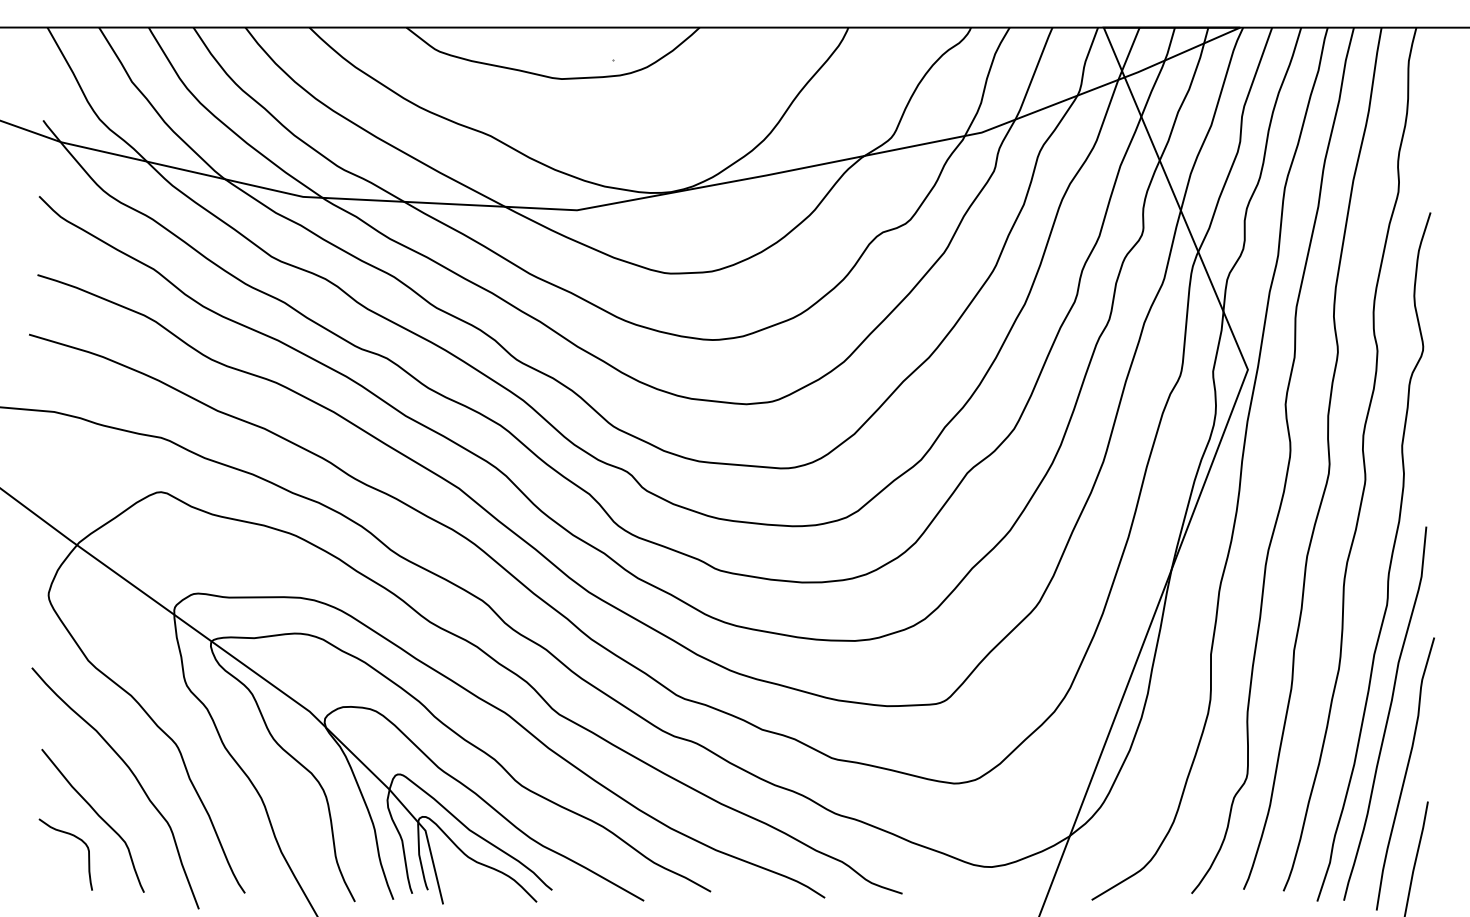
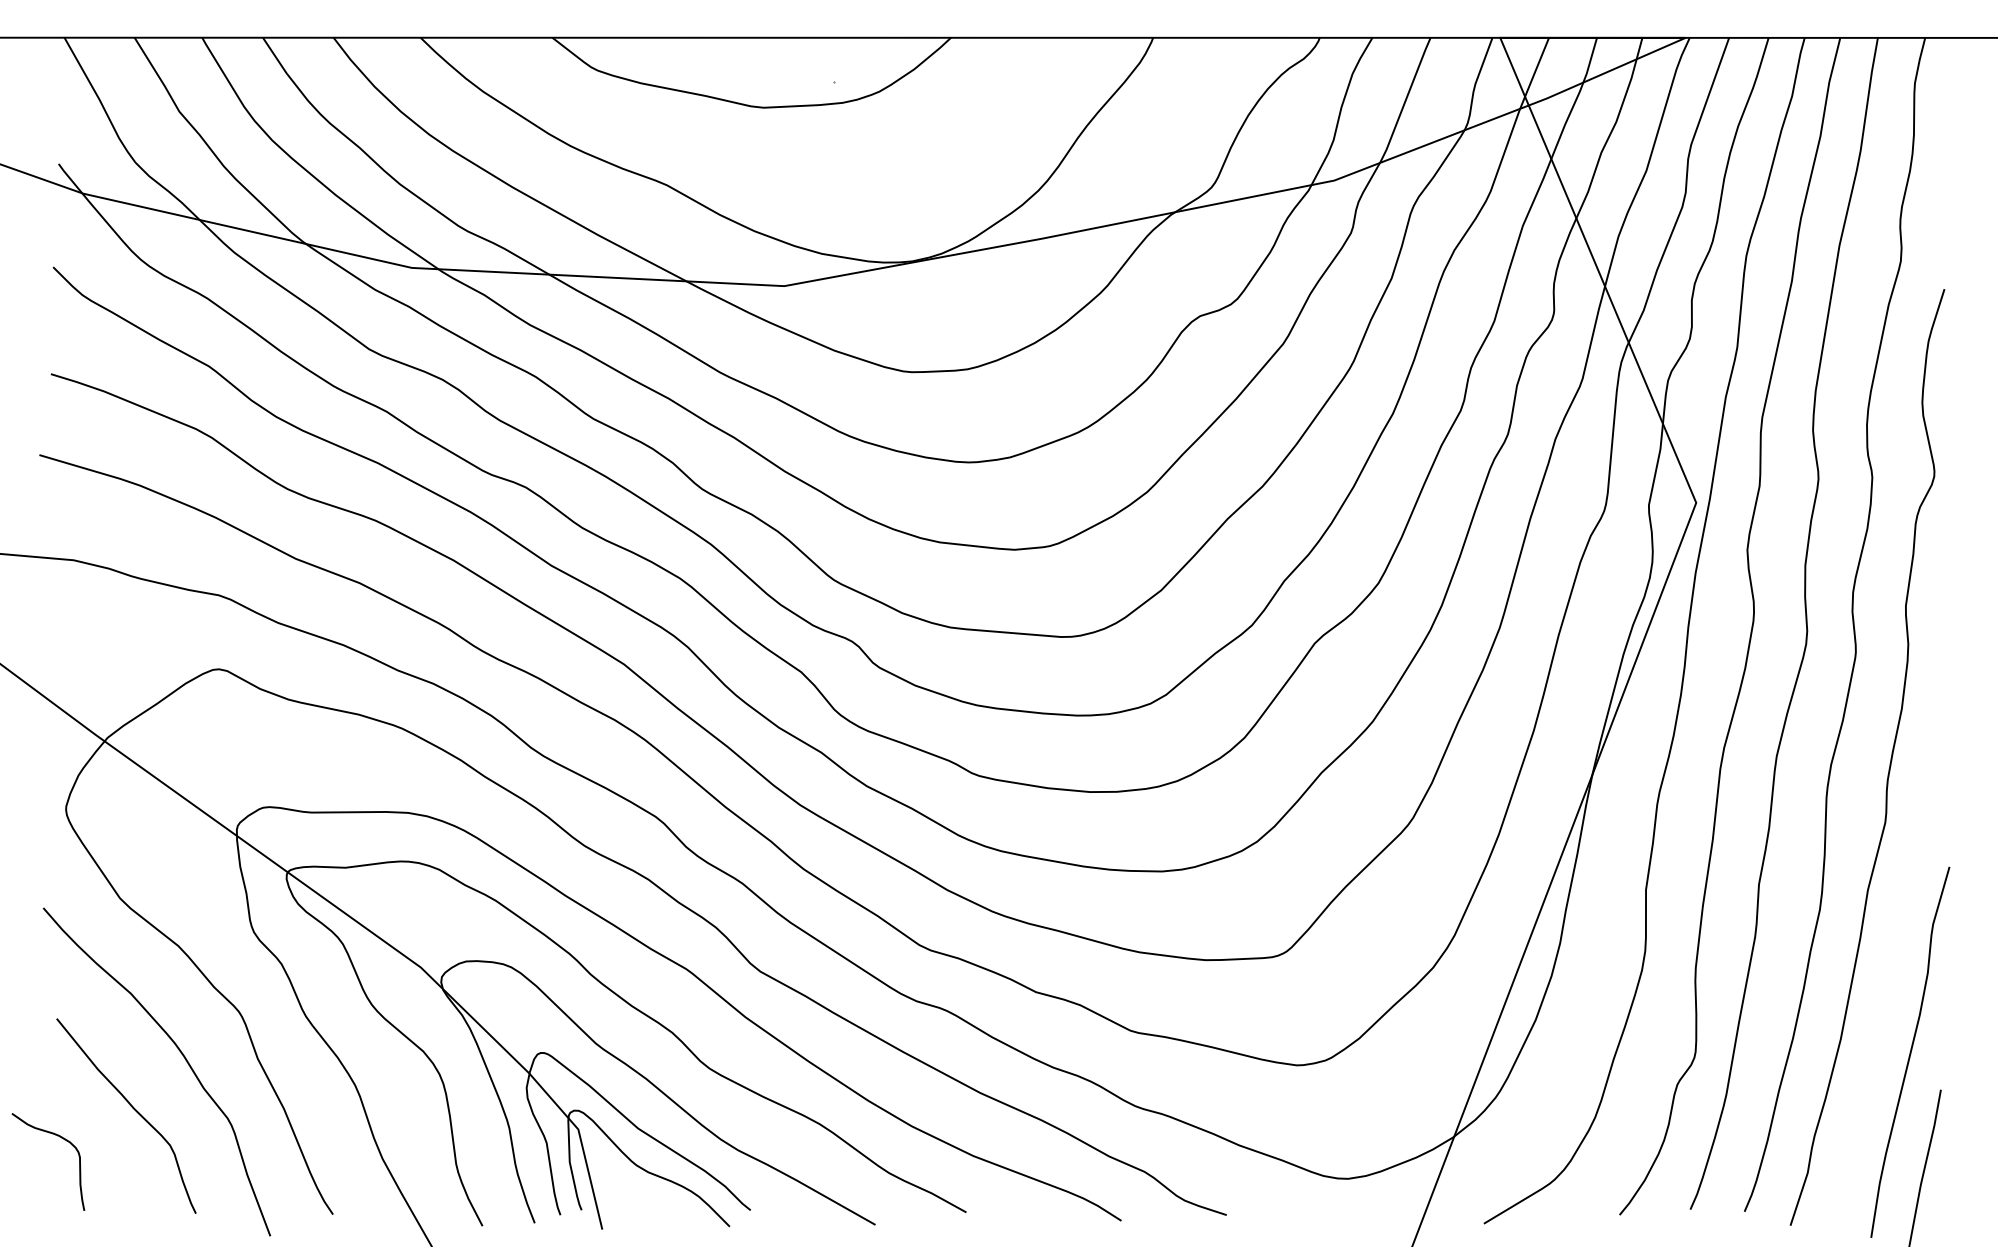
curve: (1387, 713) -> (1886, 970), removed
curve: (73, 836) -> (59, 1137), moved

